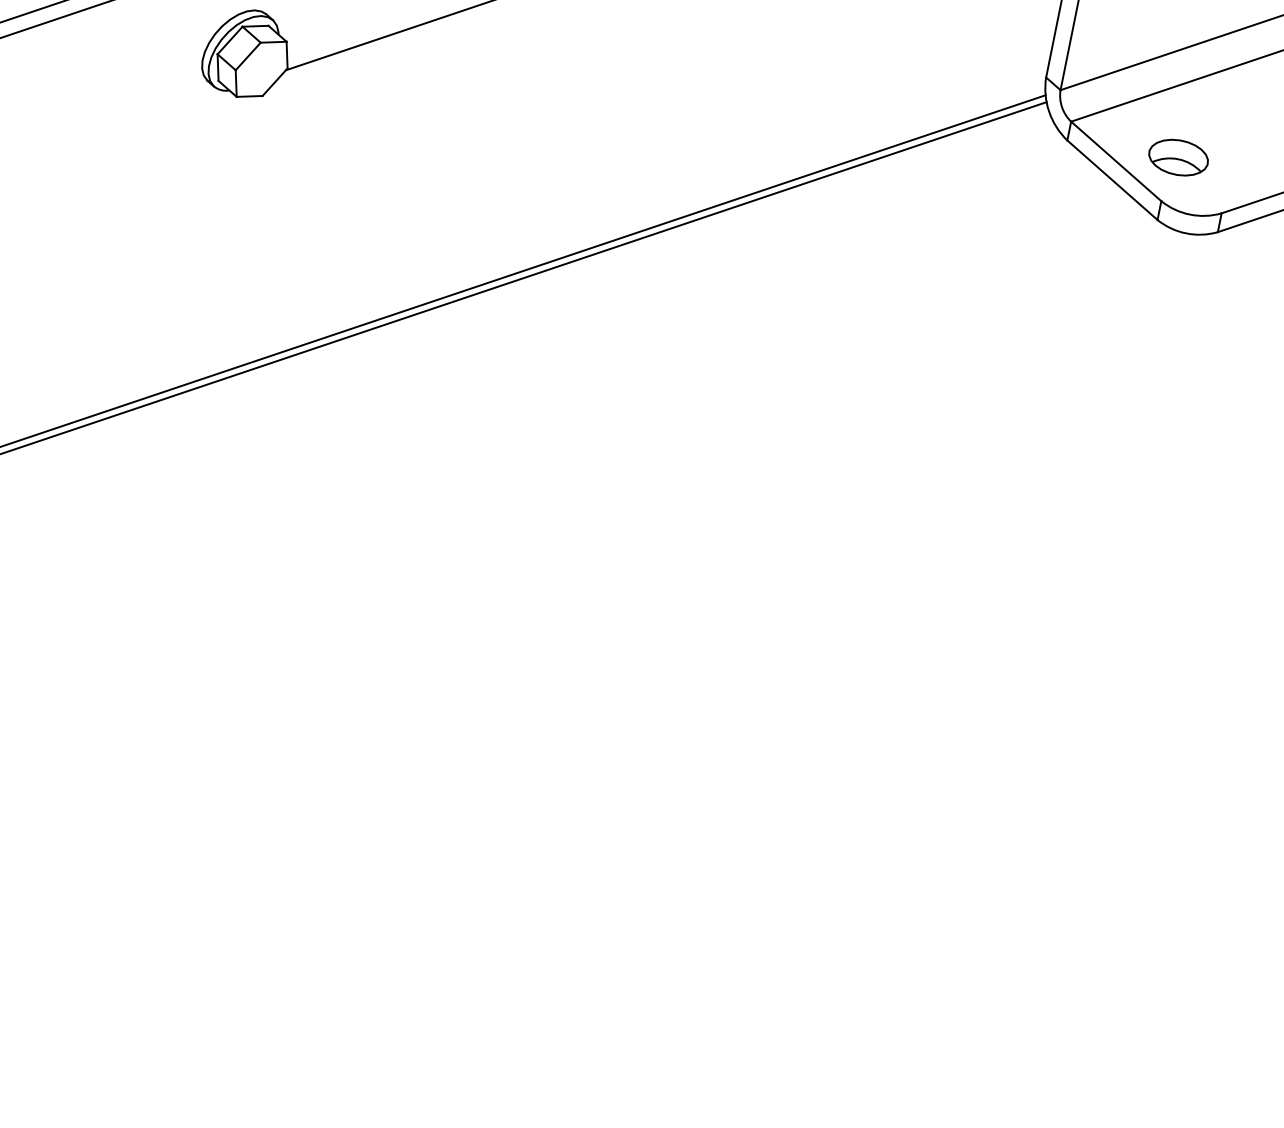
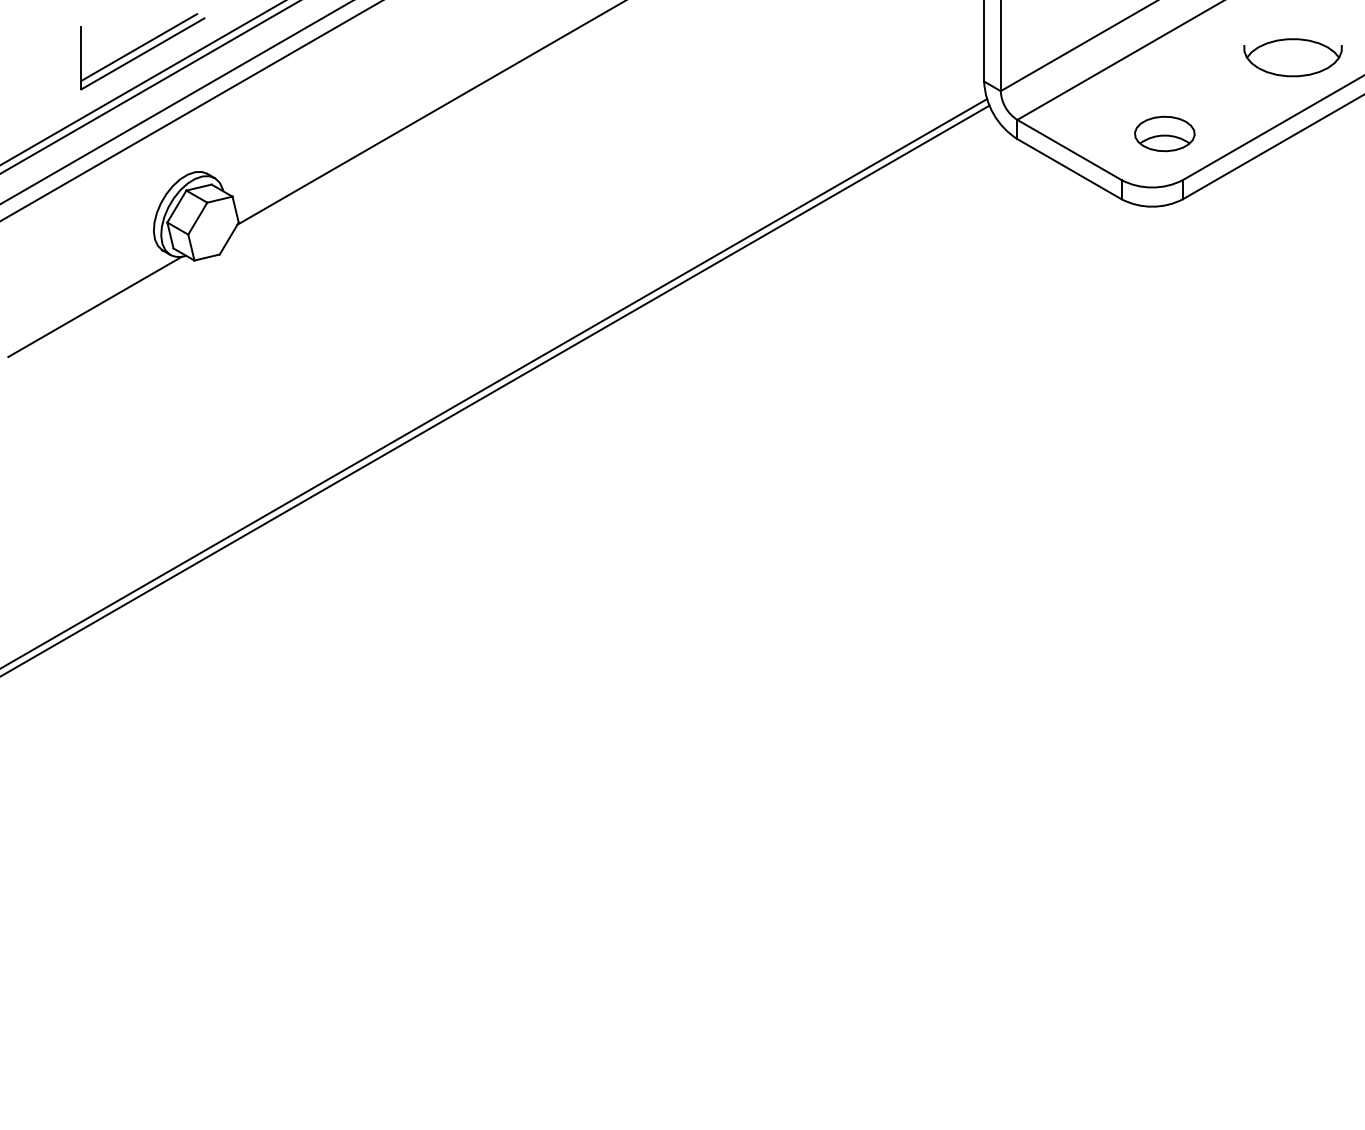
line: (130, 122) -> (95, 306), added
part: (1178, 157) -> (1164, 133), moved

